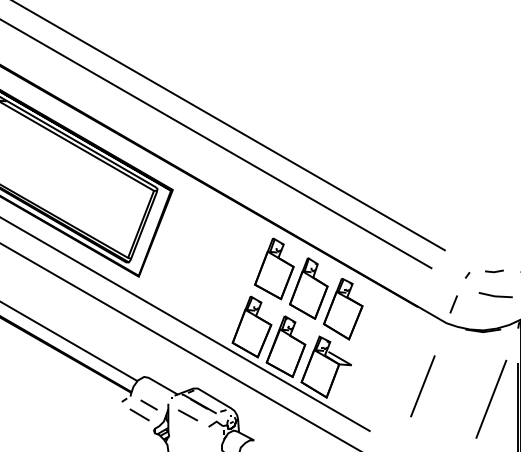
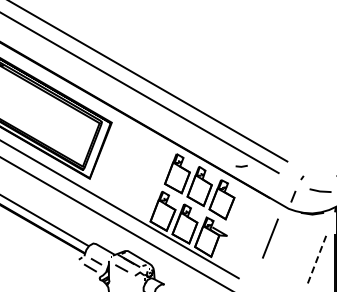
line: (494, 271) -> (241, 166), moved
line: (422, 386) -> (270, 238), moved
line: (491, 398) -> (317, 257), solid -> dashed

